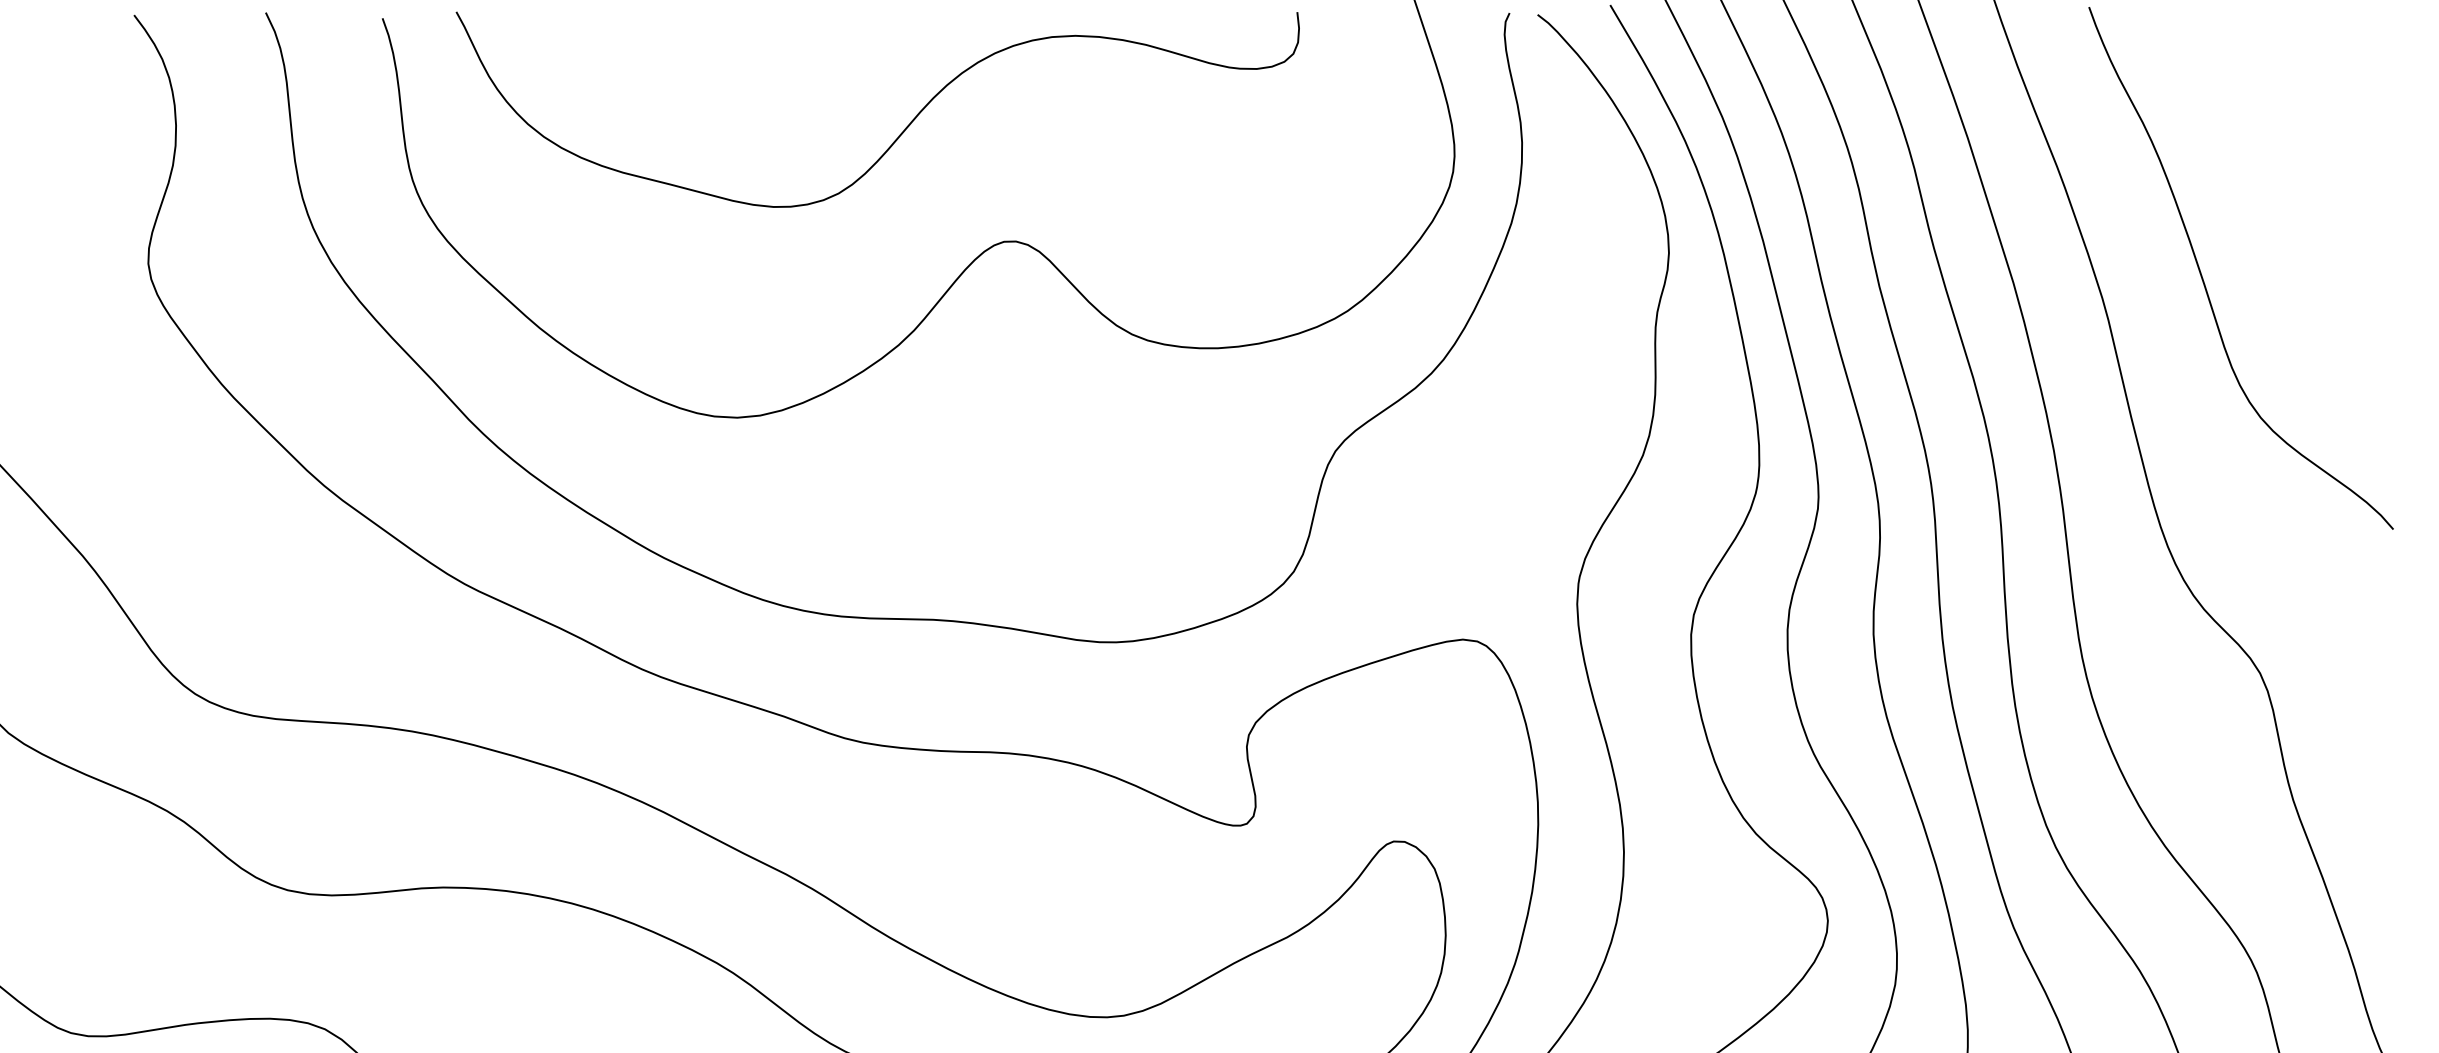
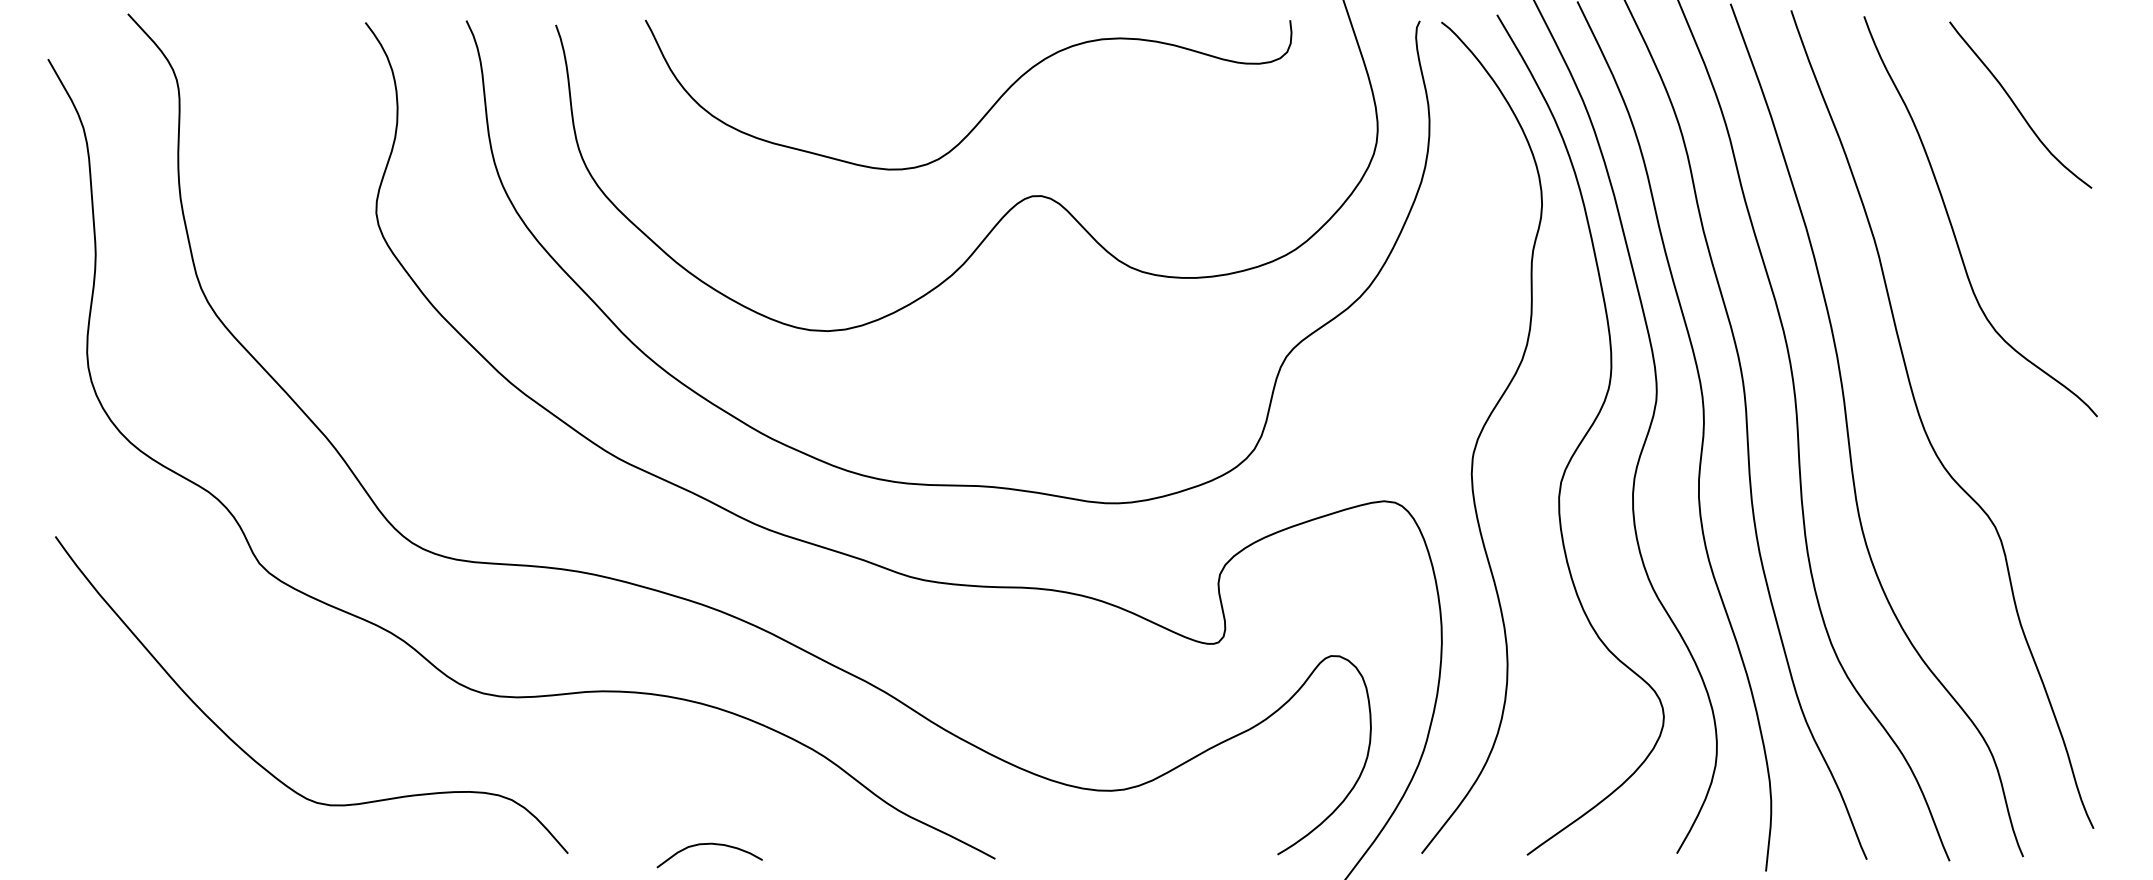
curve: (2289, 124) -> (2017, 106), added
curve: (905, 127) -> (989, 108), moved

